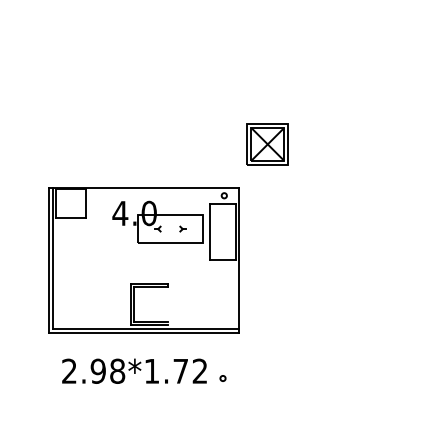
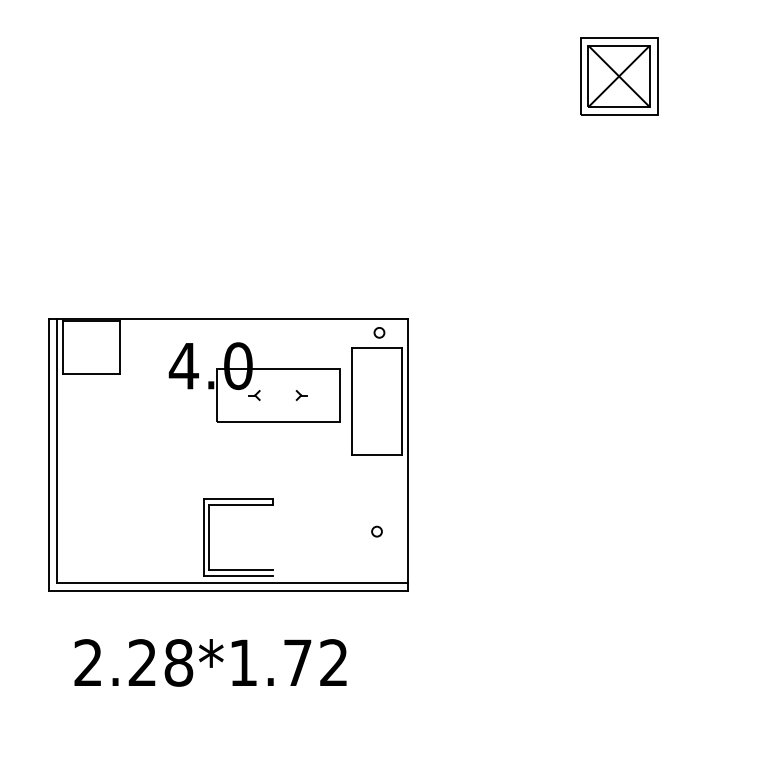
part: (267, 144) -> (618, 76), moved
text: (97, 370) -> (141, 661), 2.98*1.72 -> 2.28*1.72
circle: (222, 378) -> (376, 531), moved

